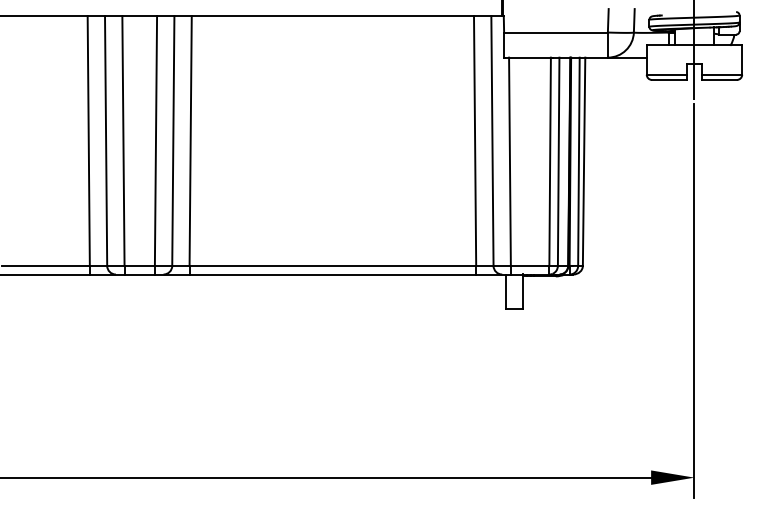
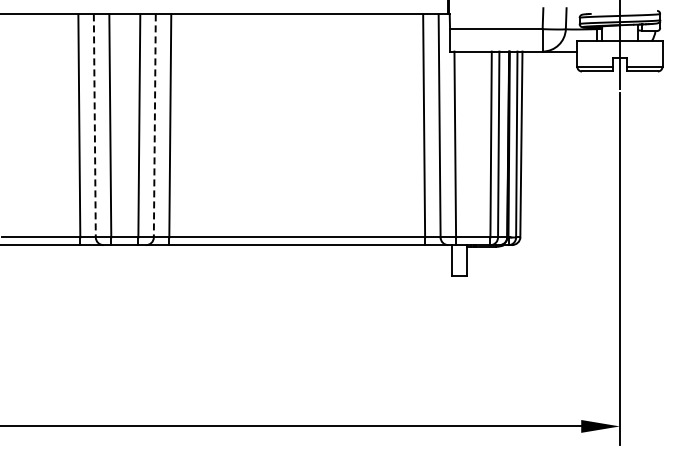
line: (105, 140) -> (94, 125), solid -> dashed
line: (172, 140) -> (154, 125), solid -> dashed

